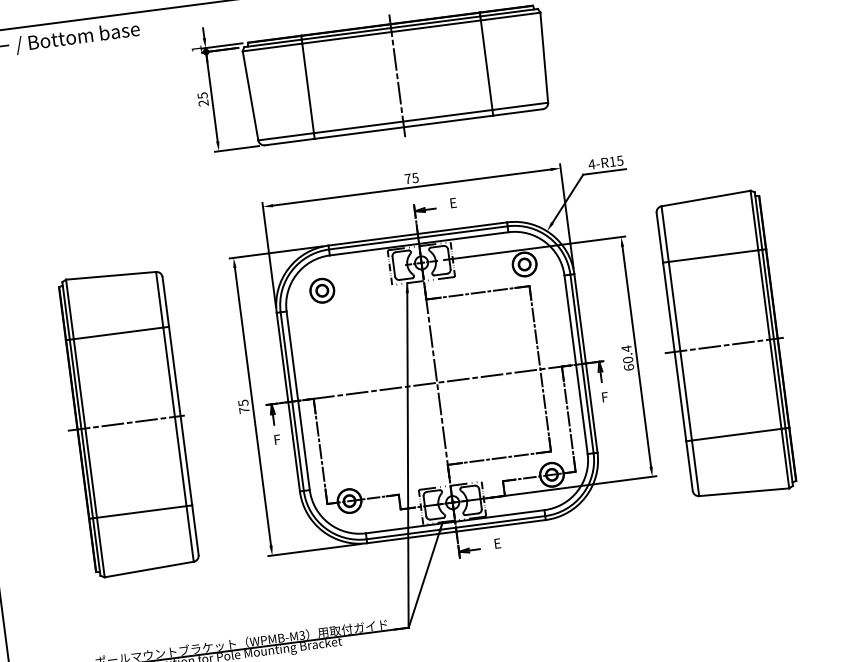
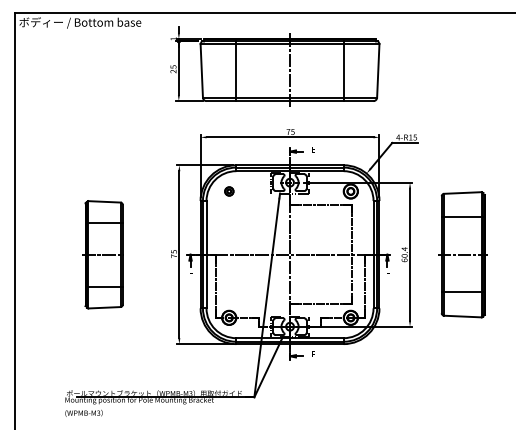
part: (322, 290) -> (229, 191), size x0.6
part: (724, 345) -> (462, 254), size x0.7
part: (125, 423) -> (102, 254), size x0.6

